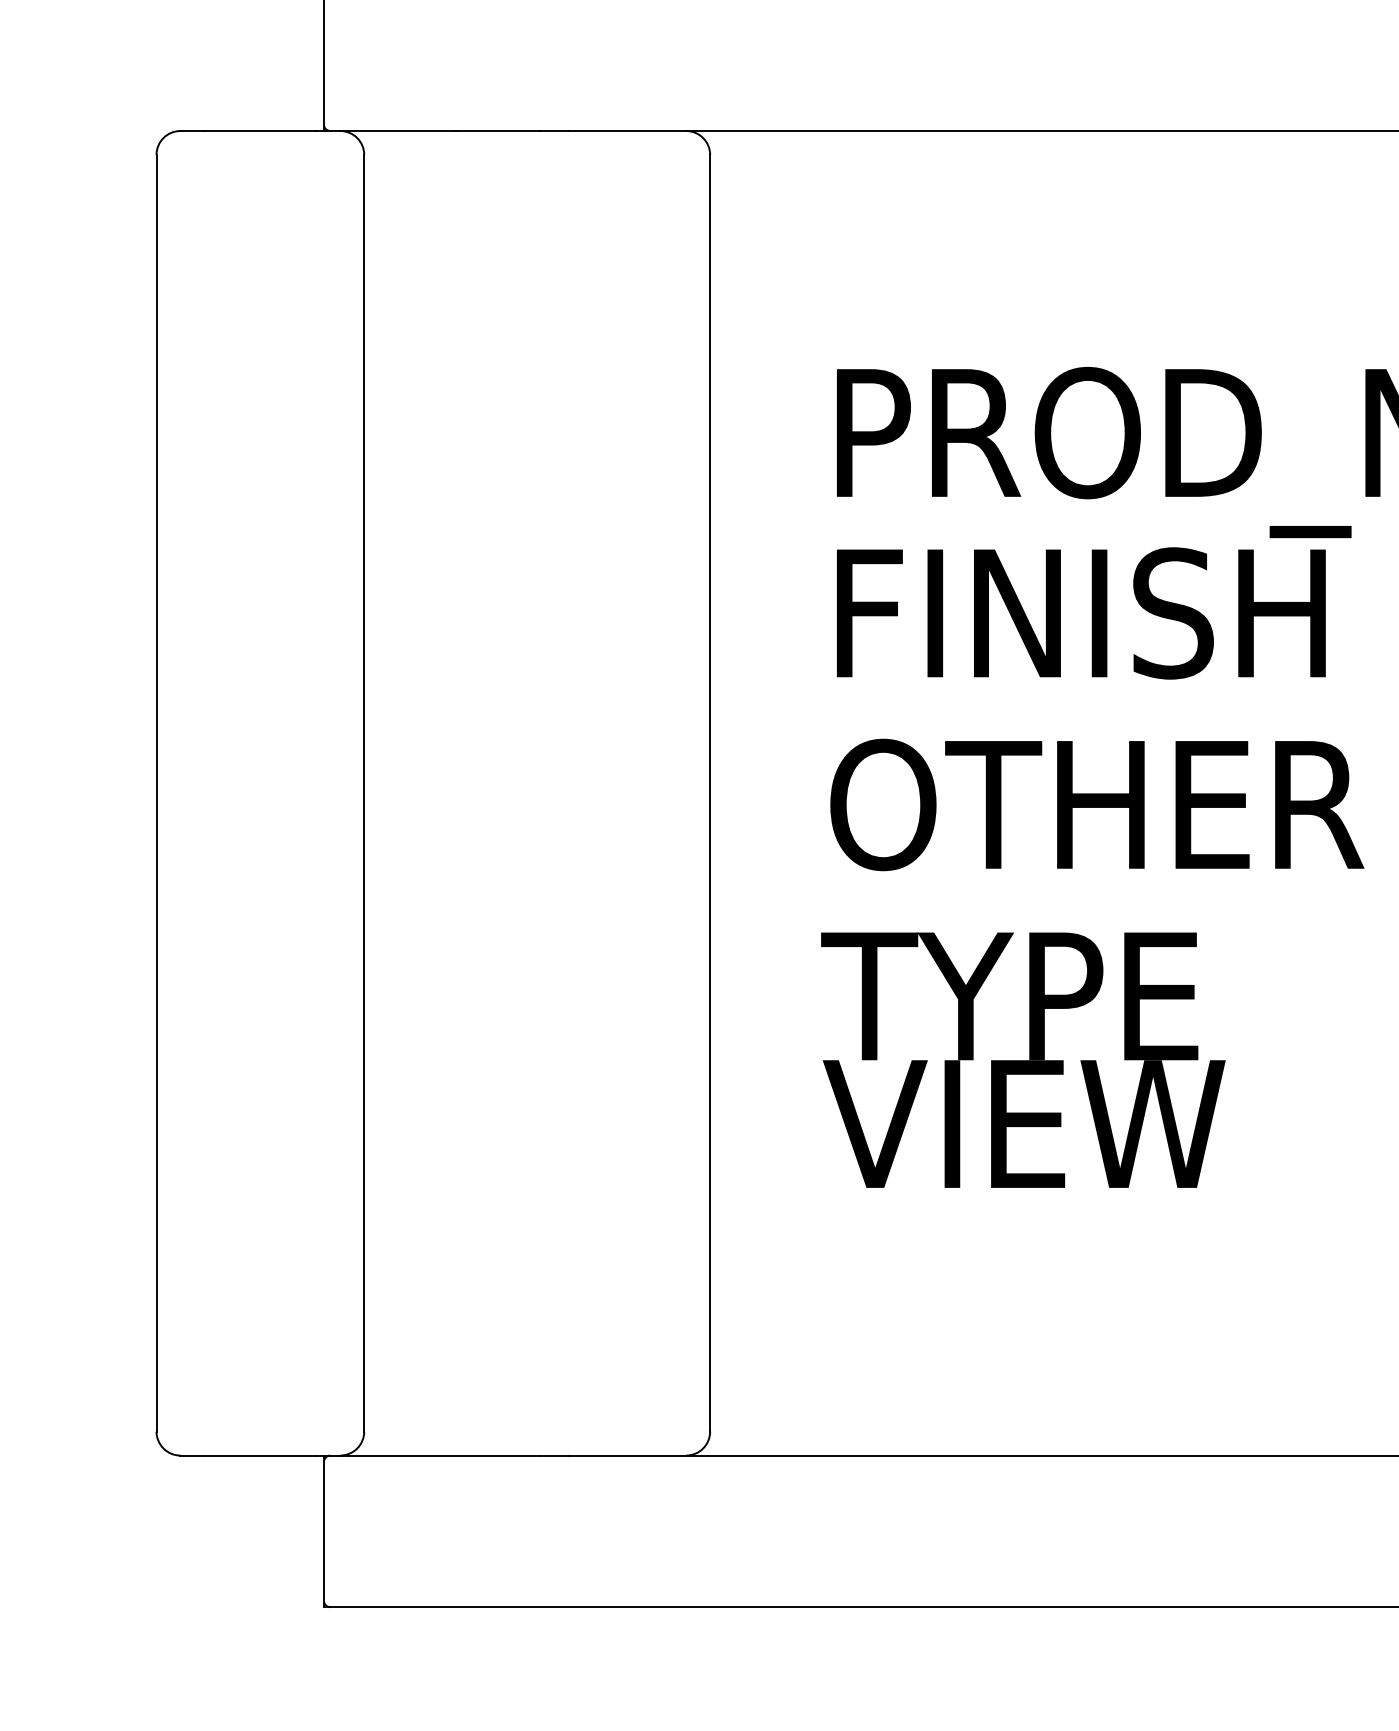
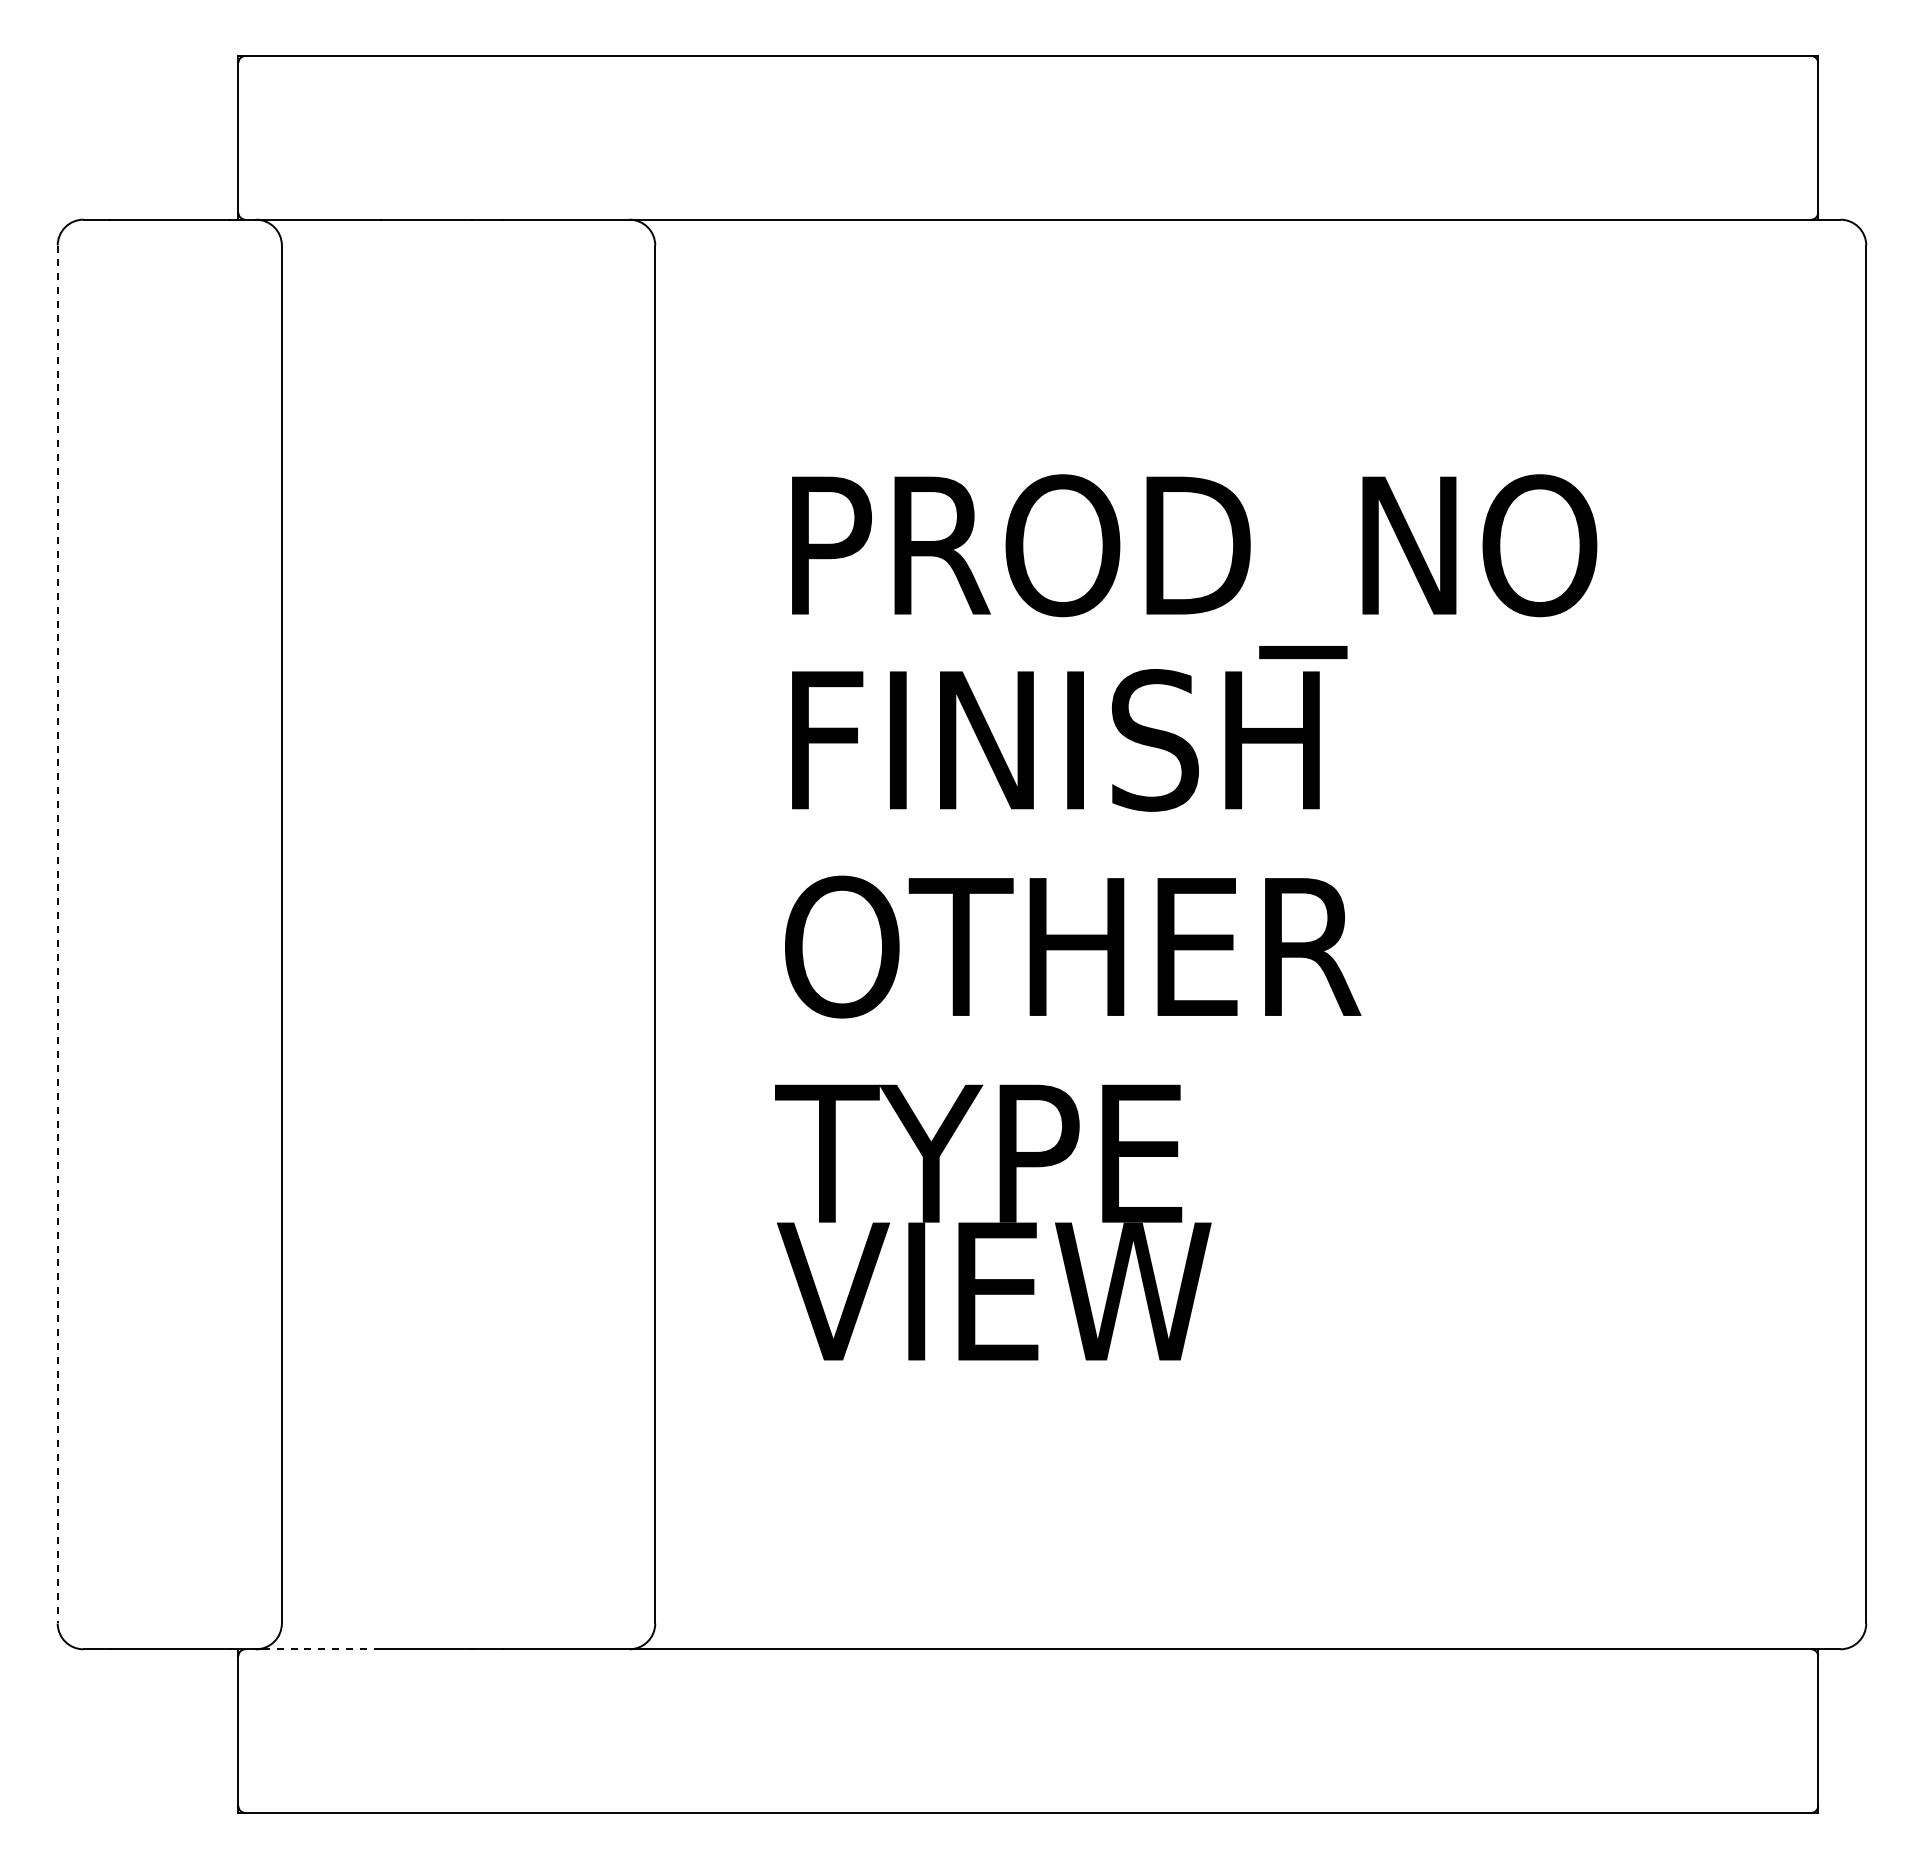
line: (156, 793) -> (57, 934), solid -> dashed
line: (401, 1455) -> (322, 1649), solid -> dashed

